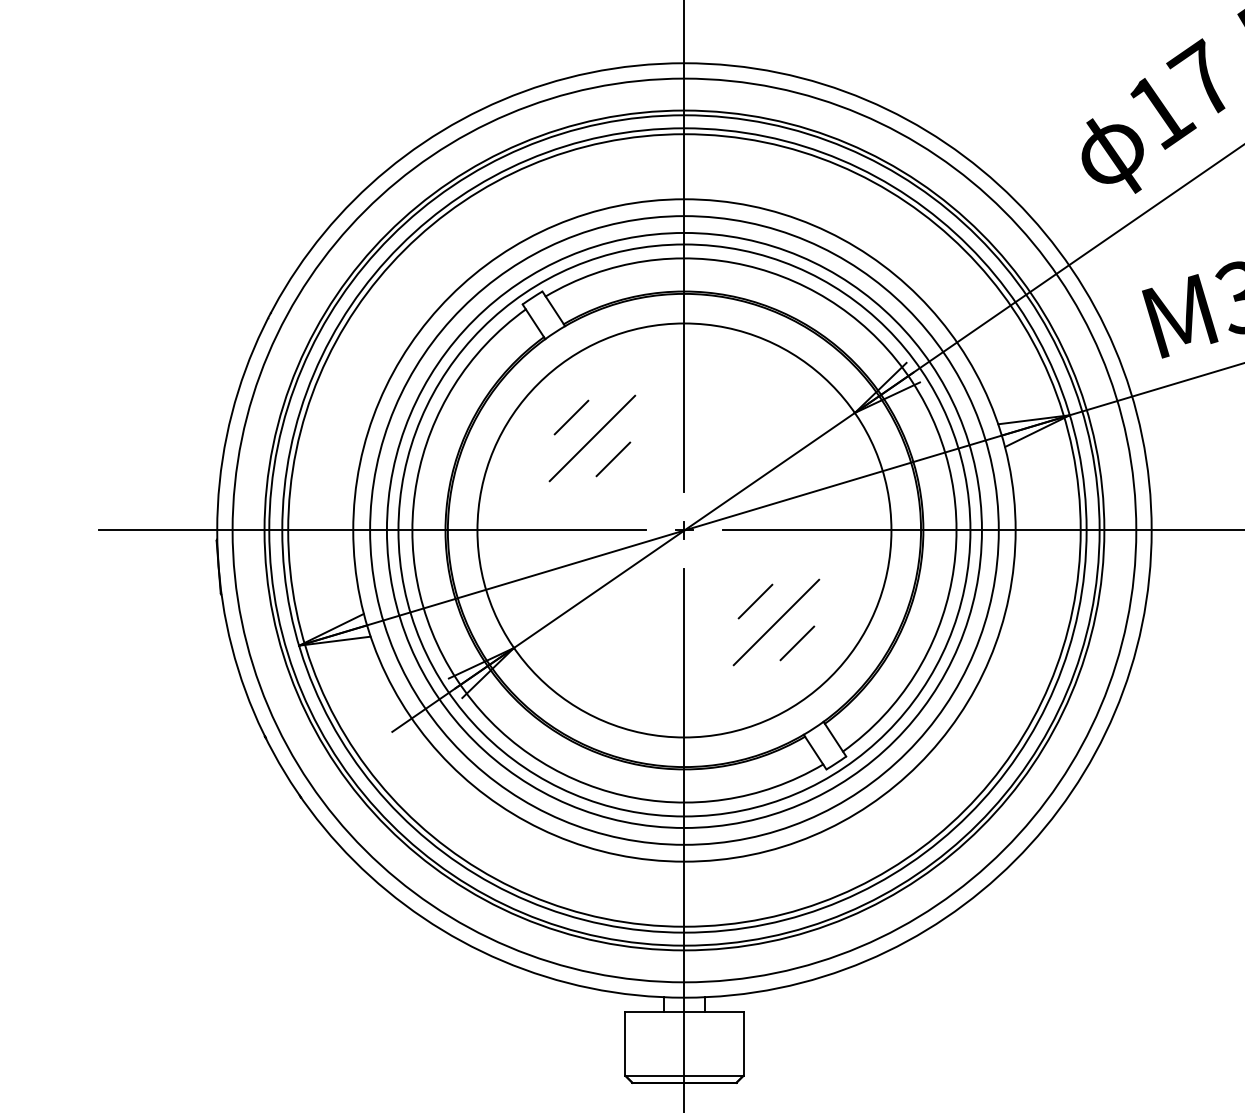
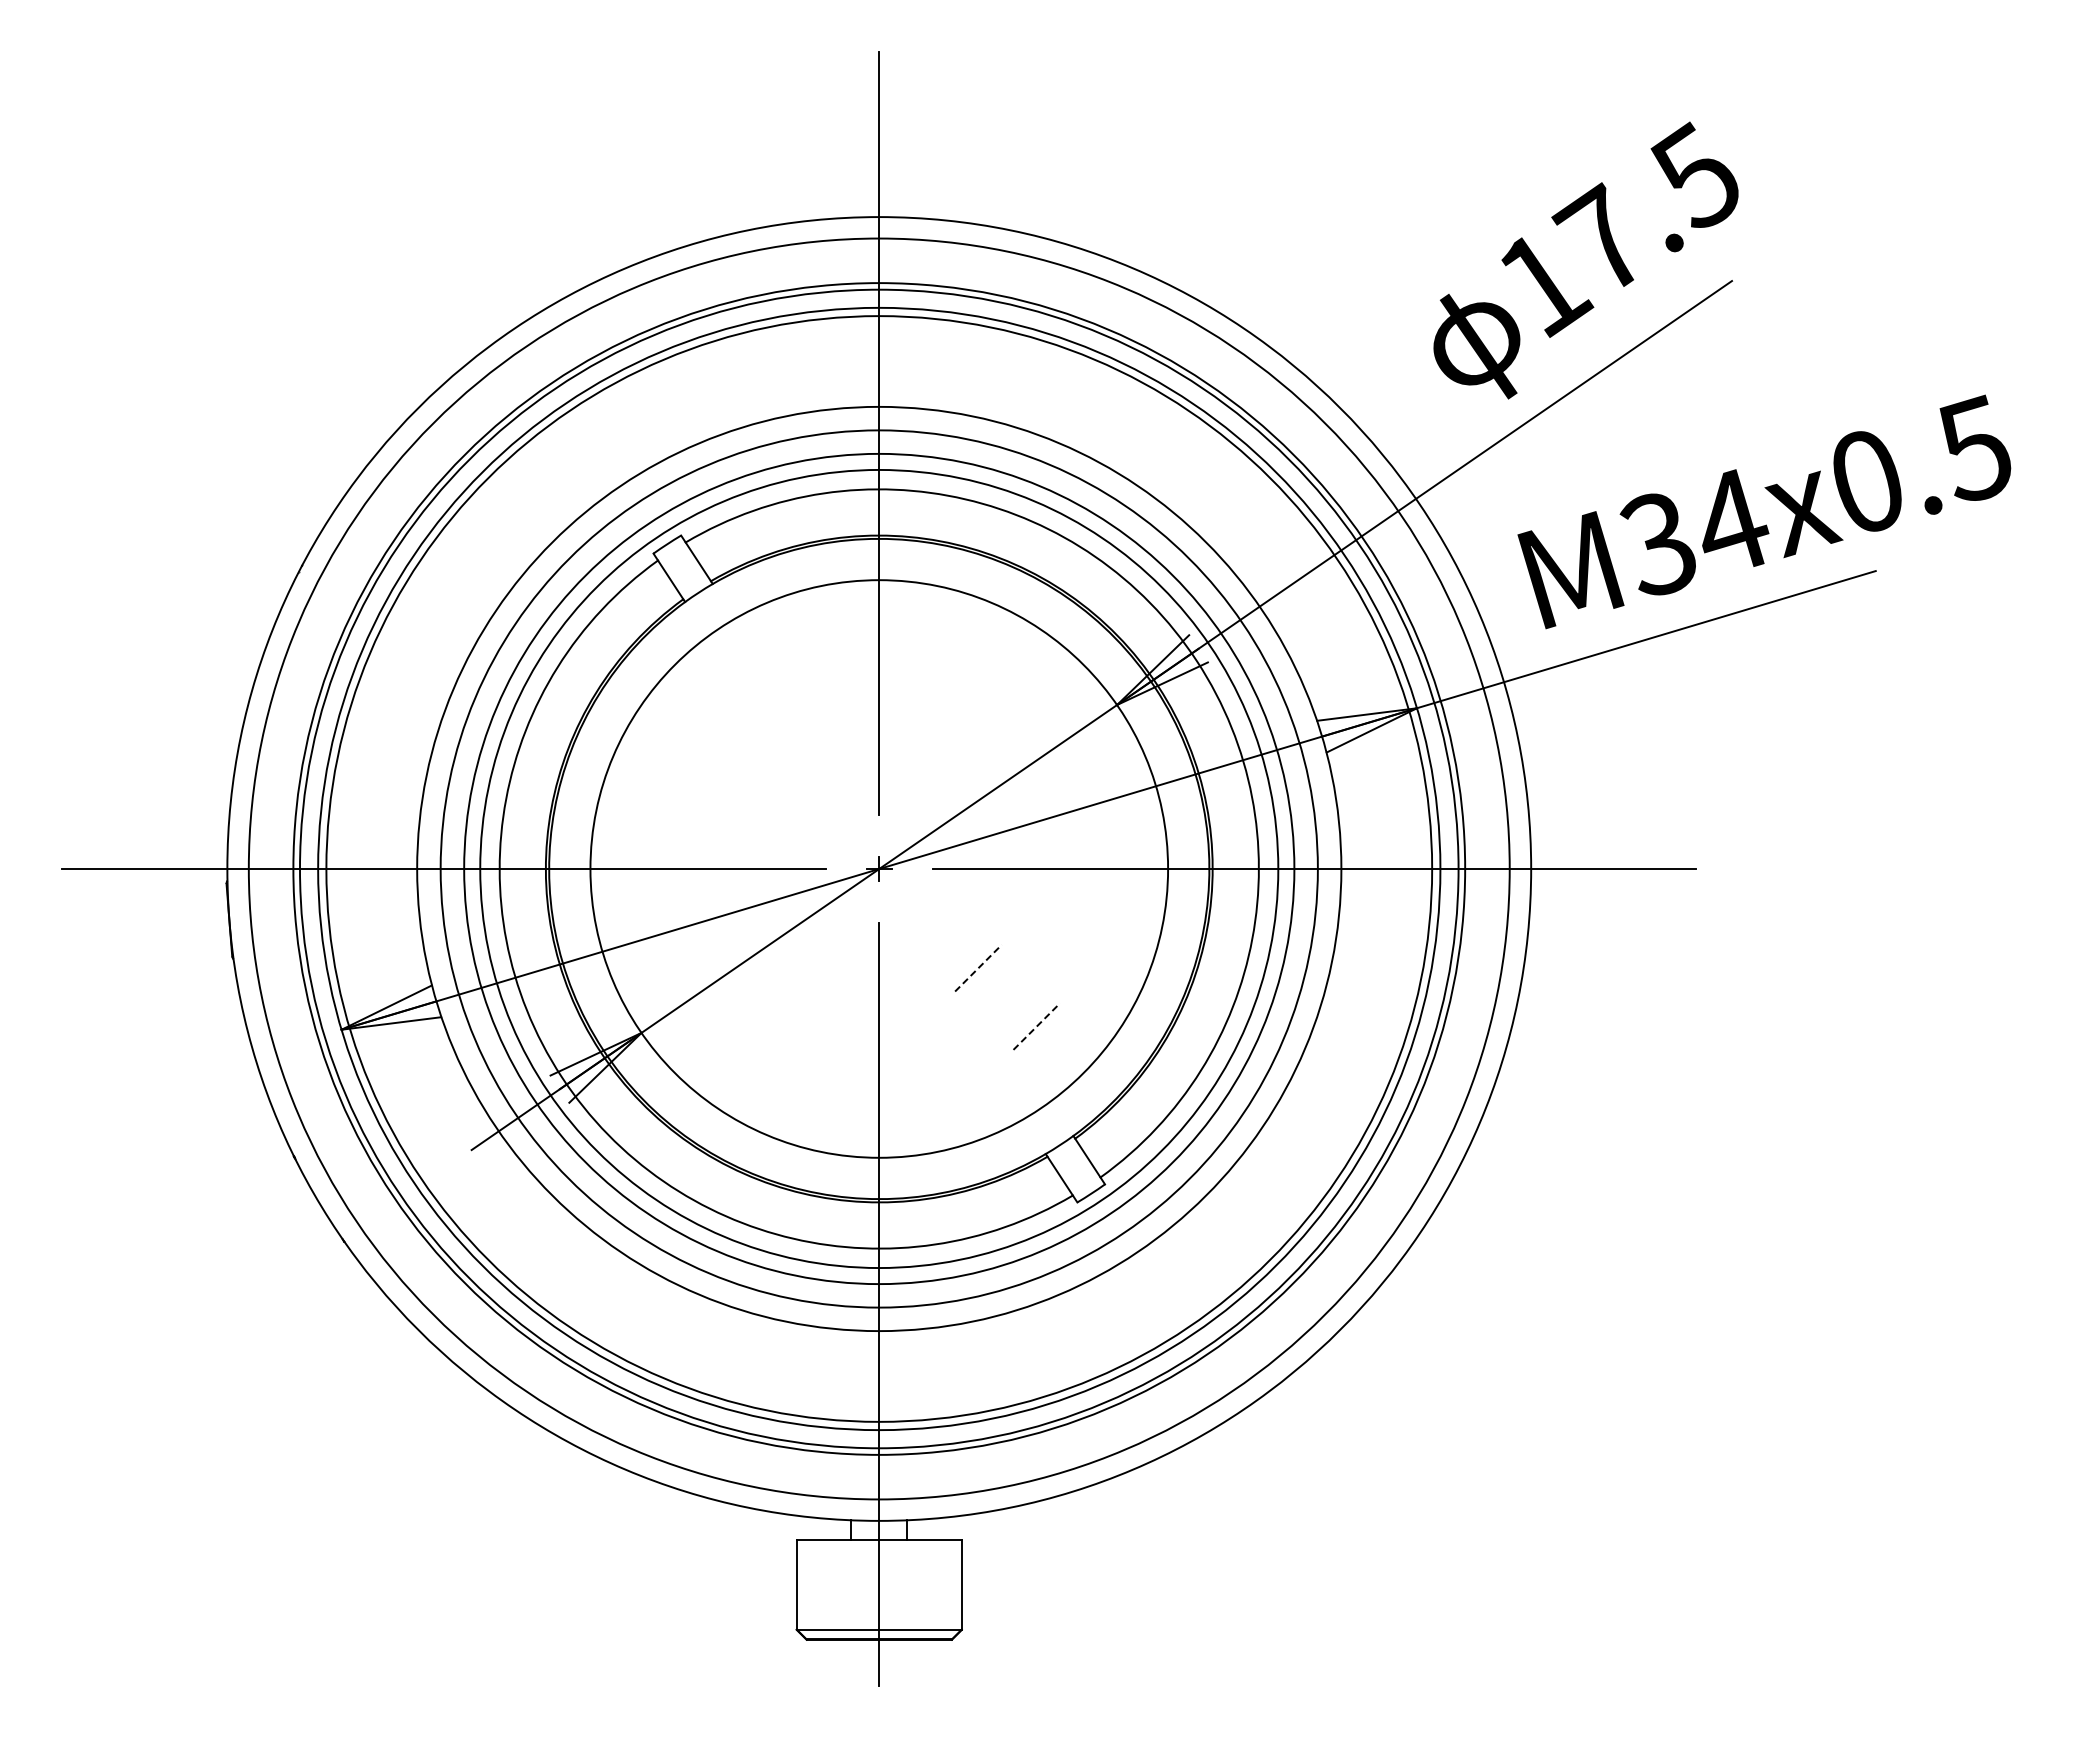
line: (571, 417) -> (721, 711), removed
line: (592, 438) -> (750, 740), removed
line: (612, 459) -> (779, 769), removed
line: (755, 601) -> (978, 967), solid -> dashed
line: (776, 621) -> (1007, 996), removed
line: (797, 643) -> (1037, 1026), solid -> dashed

